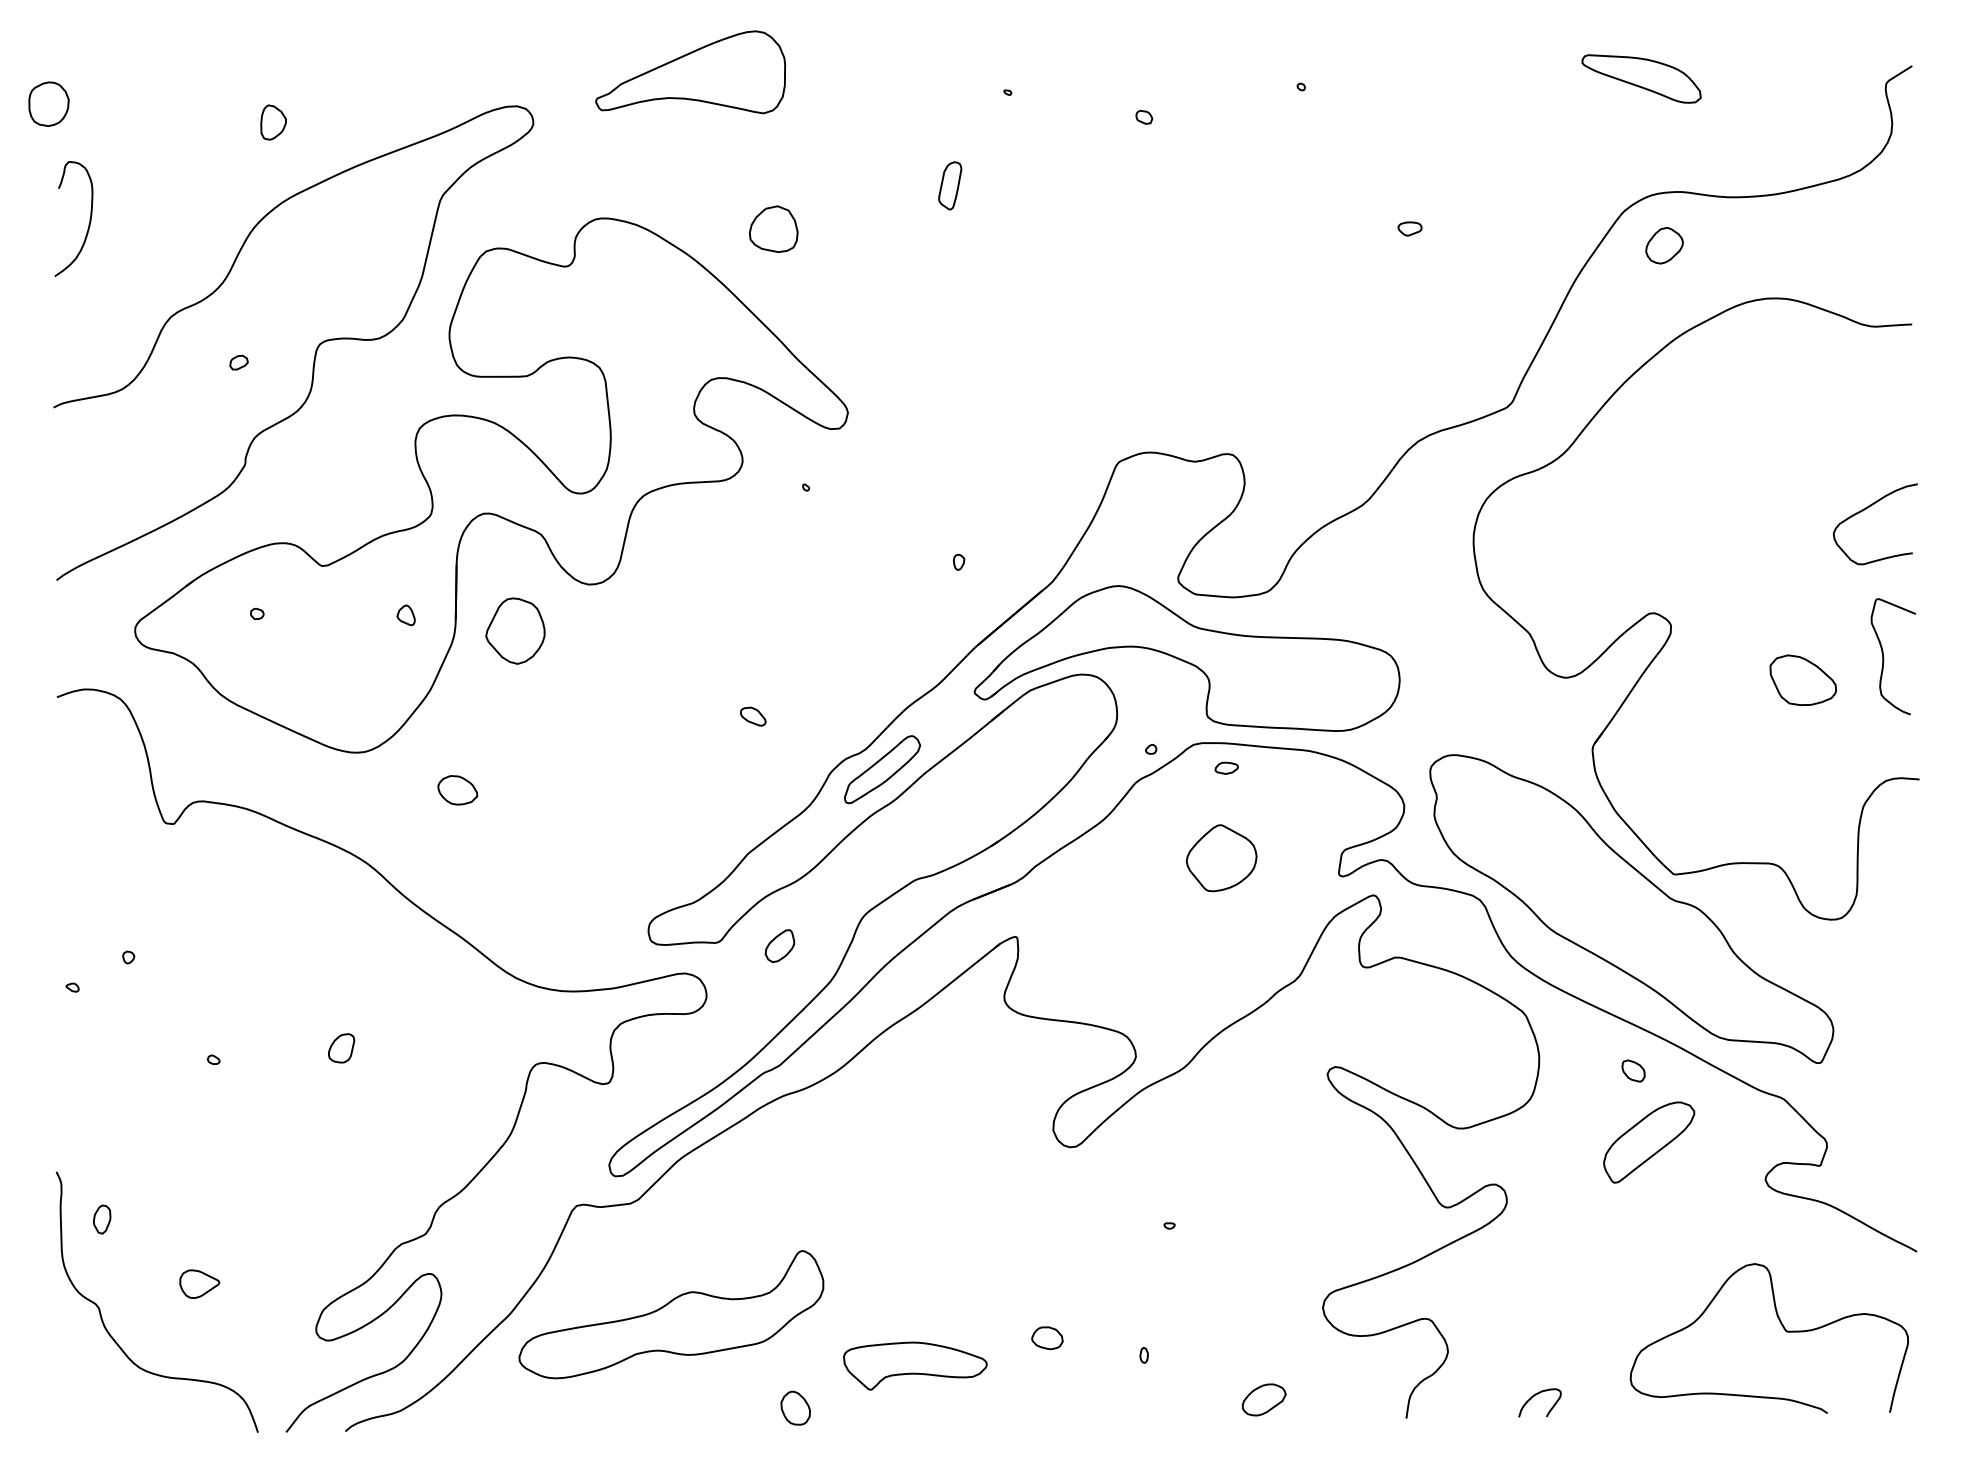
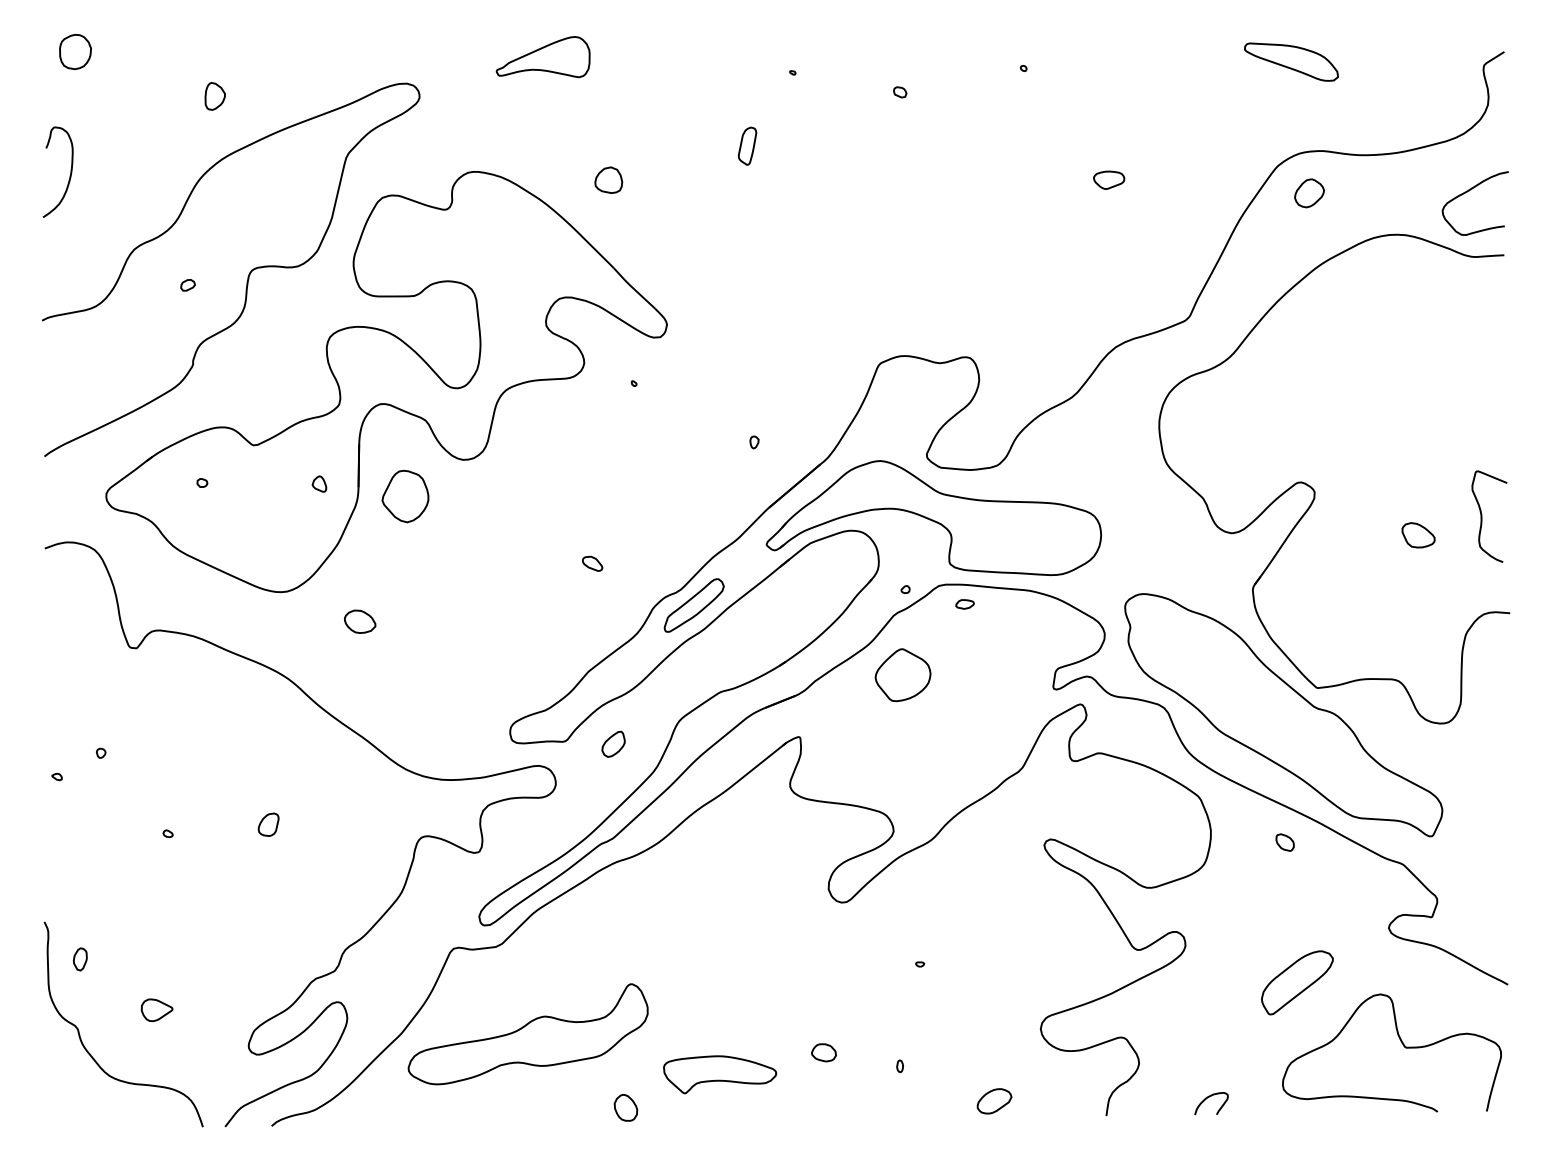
part: (689, 73) -> (542, 57), size x0.62
part: (48, 103) -> (75, 51), moved
part: (773, 228) -> (608, 179), size x0.71
part: (1410, 228) -> (1109, 179), size x1.67
curve: (1867, 509) -> (1469, 191), moved
part: (1803, 680) -> (1418, 535), size x0.62
part: (1220, 858) -> (902, 675), moved
part: (1649, 1142) -> (1297, 982), moved

